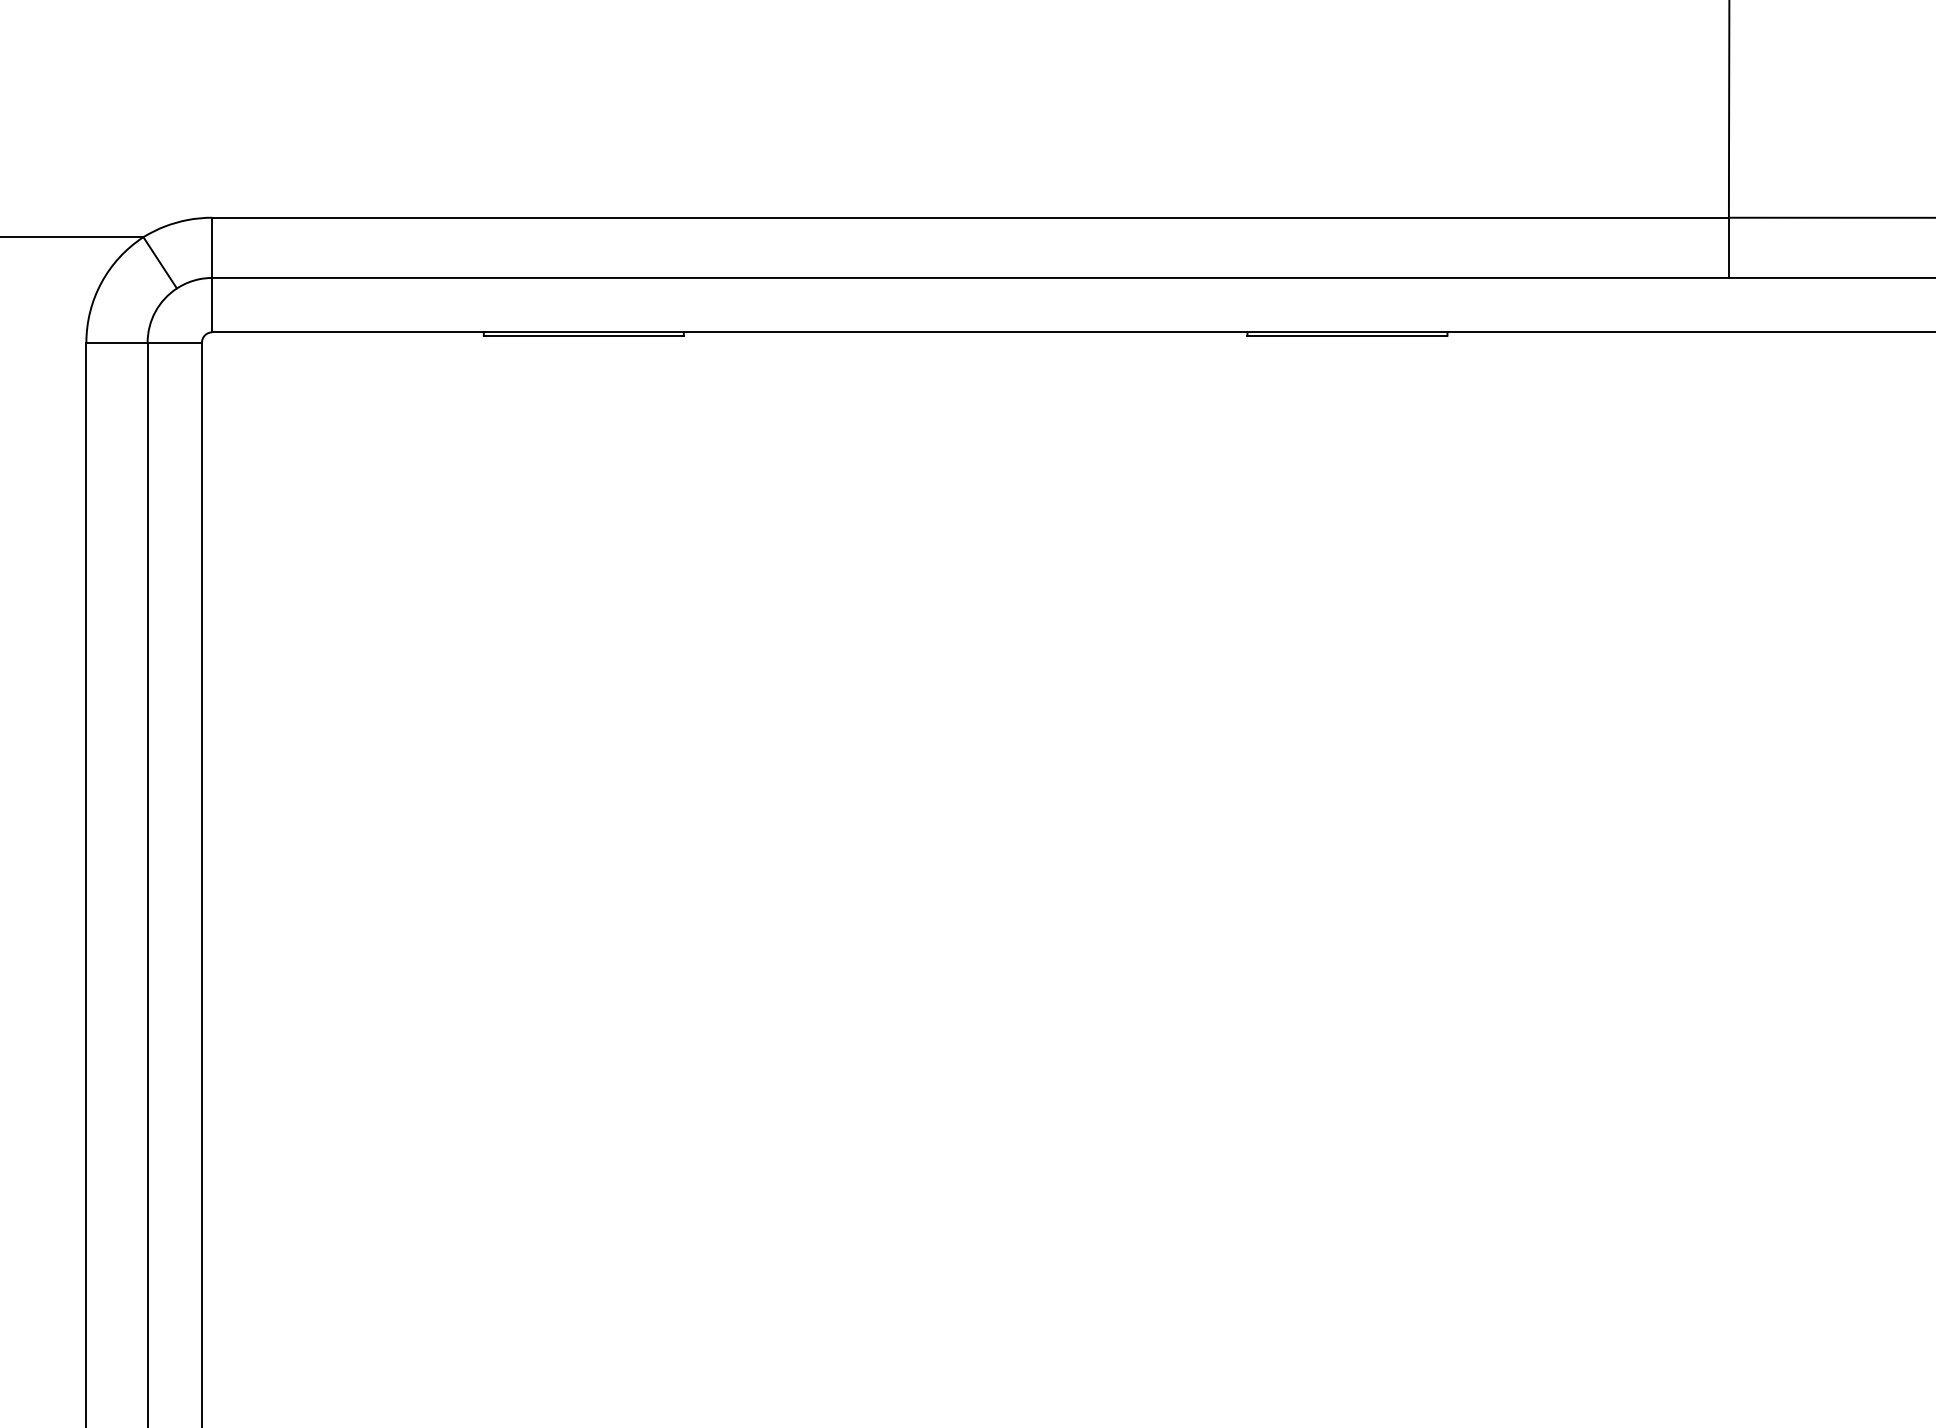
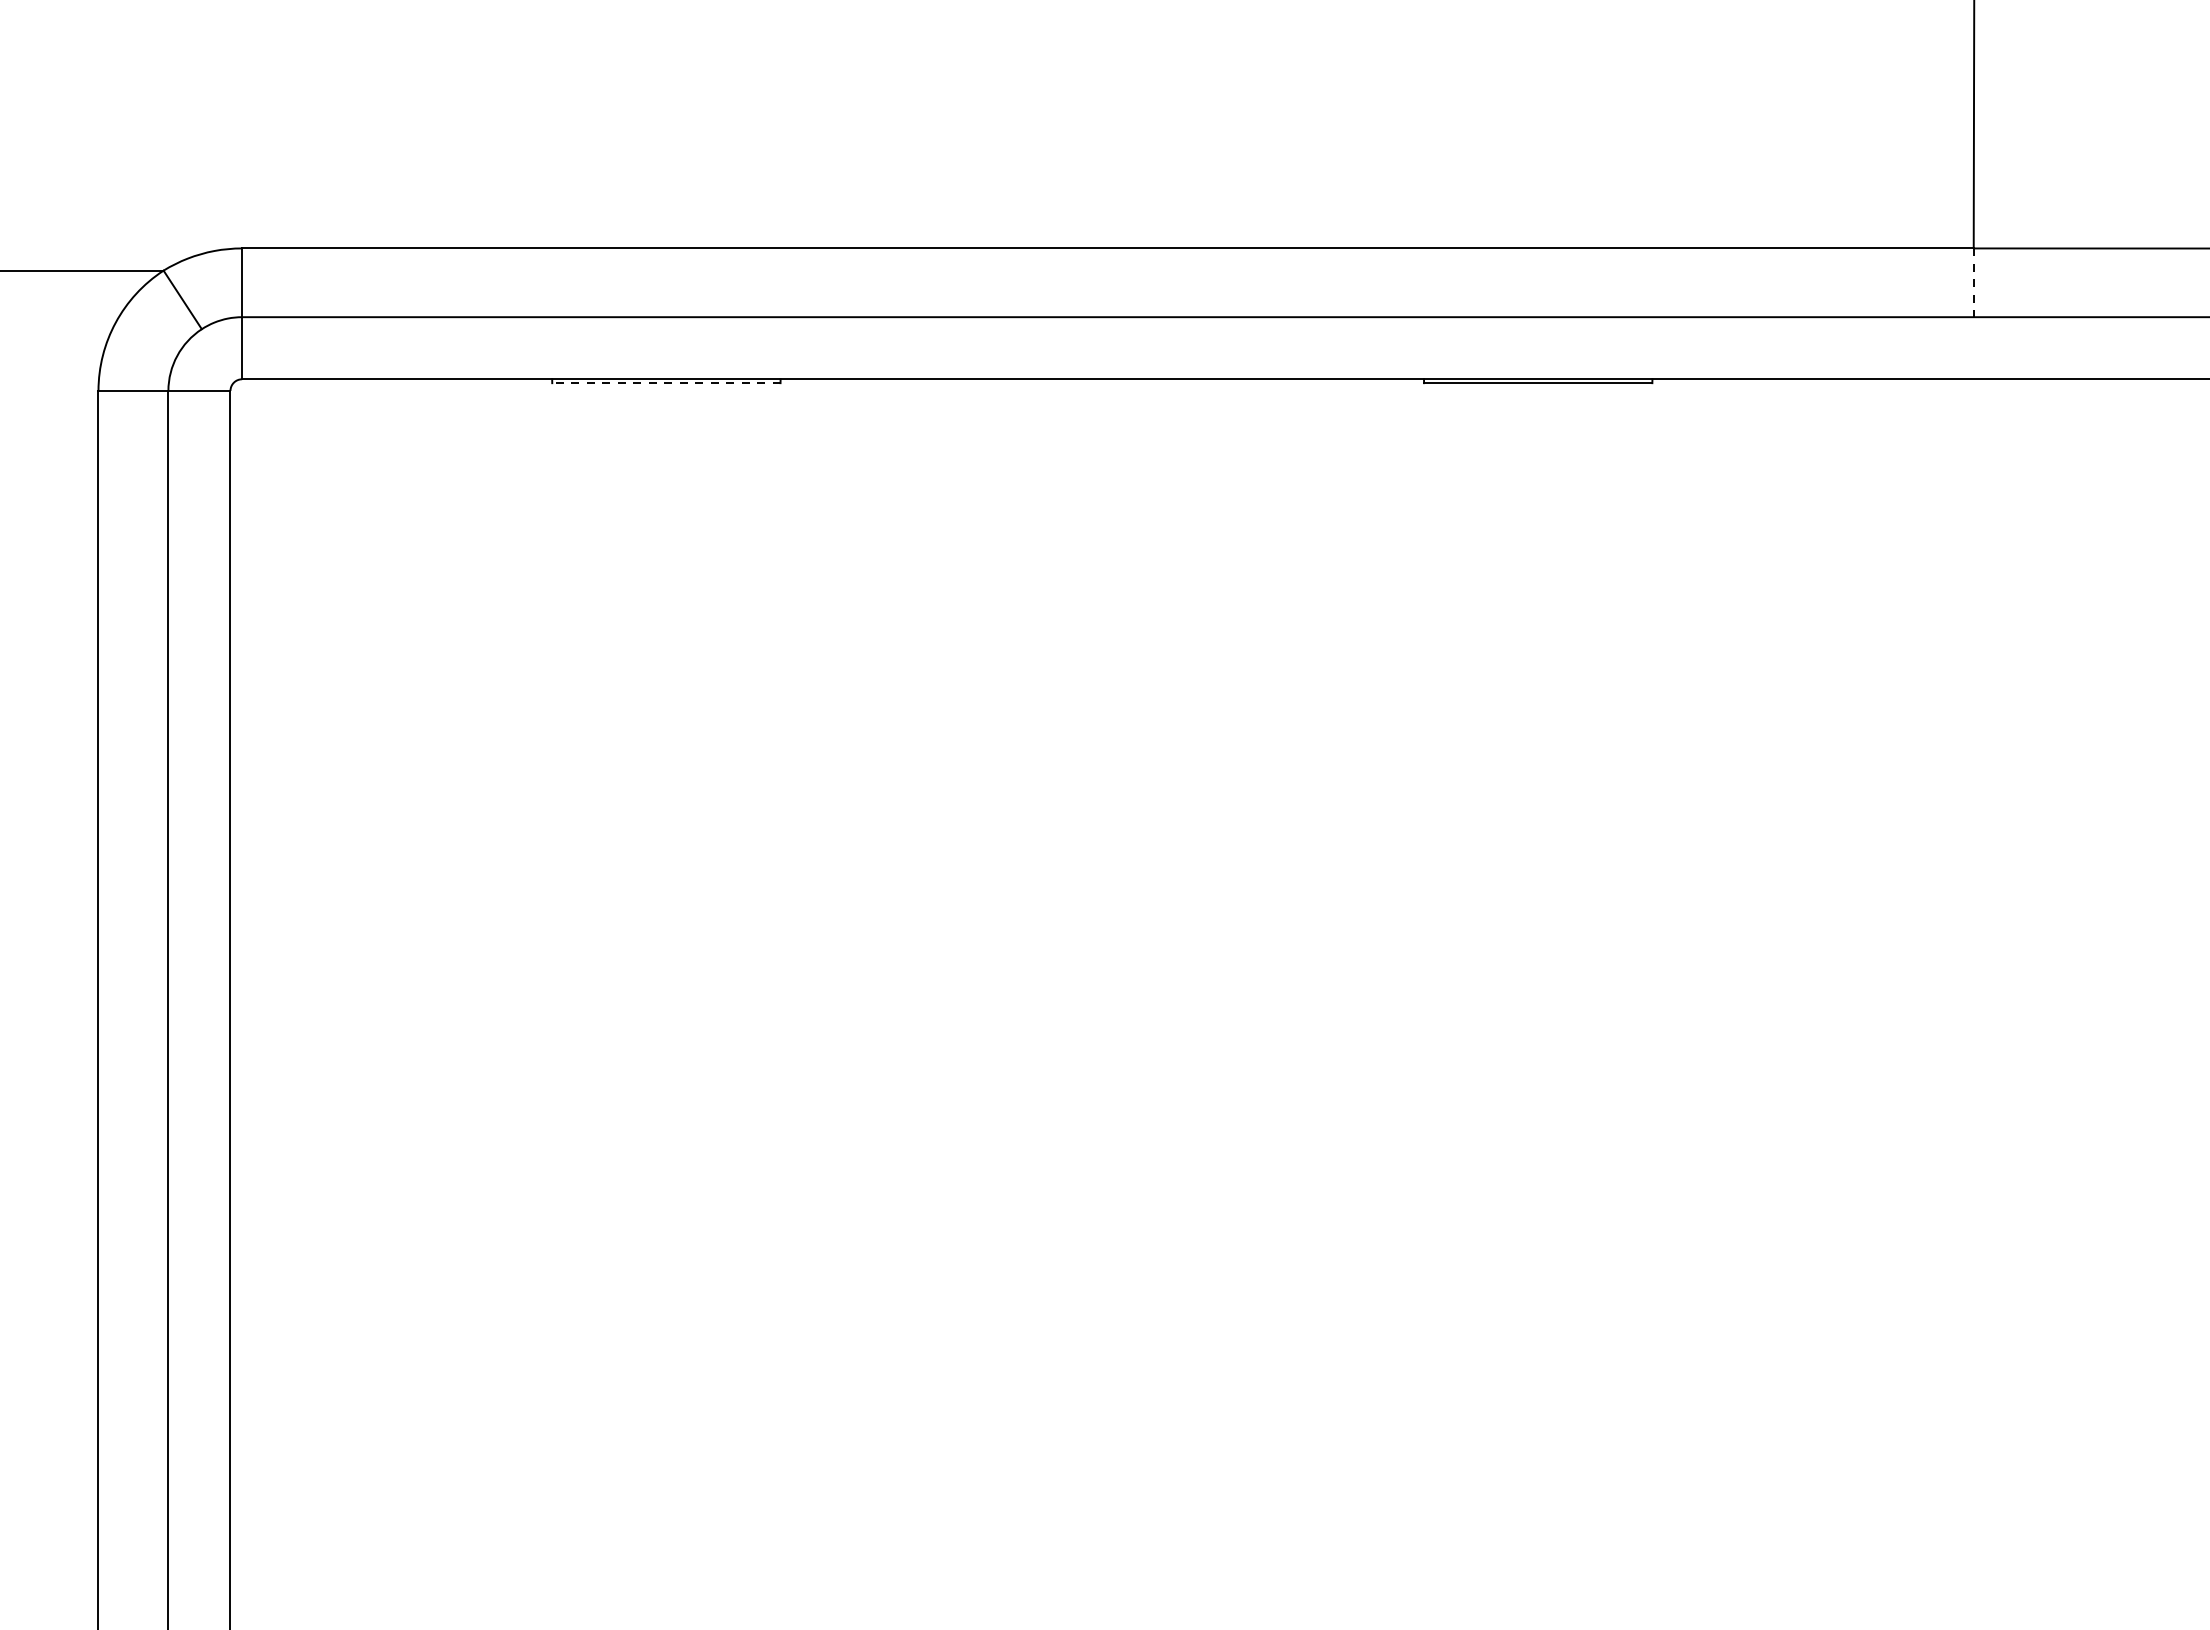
line: (1728, 248) -> (1973, 283), solid -> dashed
line: (583, 336) -> (665, 383), solid -> dashed

